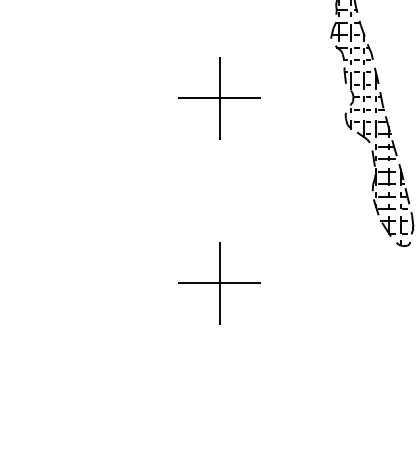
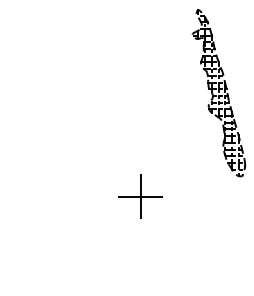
part: (219, 98) -> (140, 96), removed

